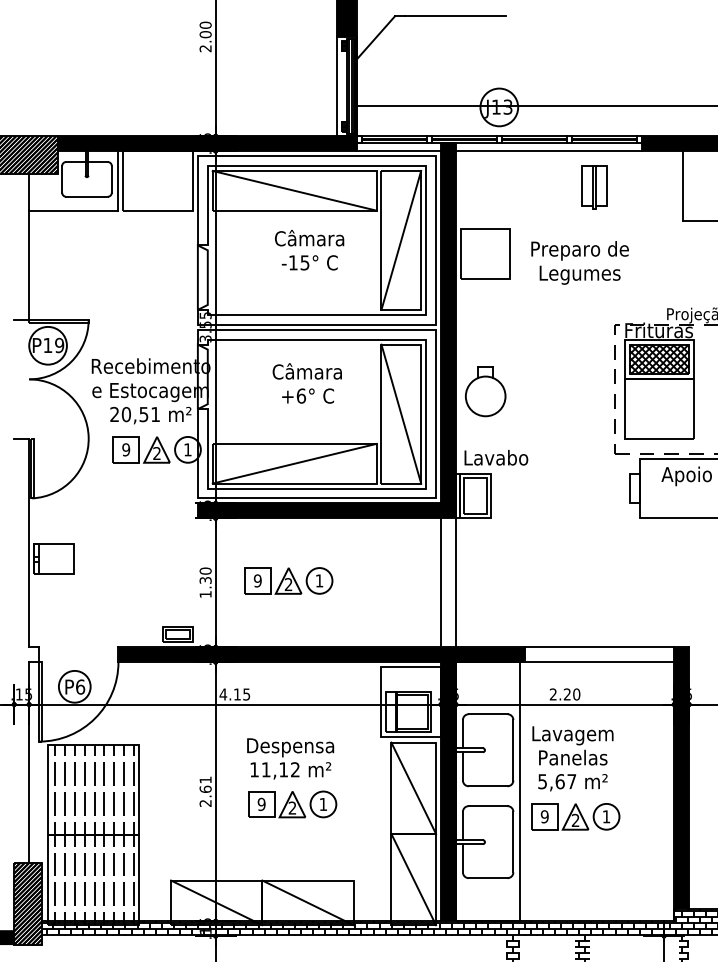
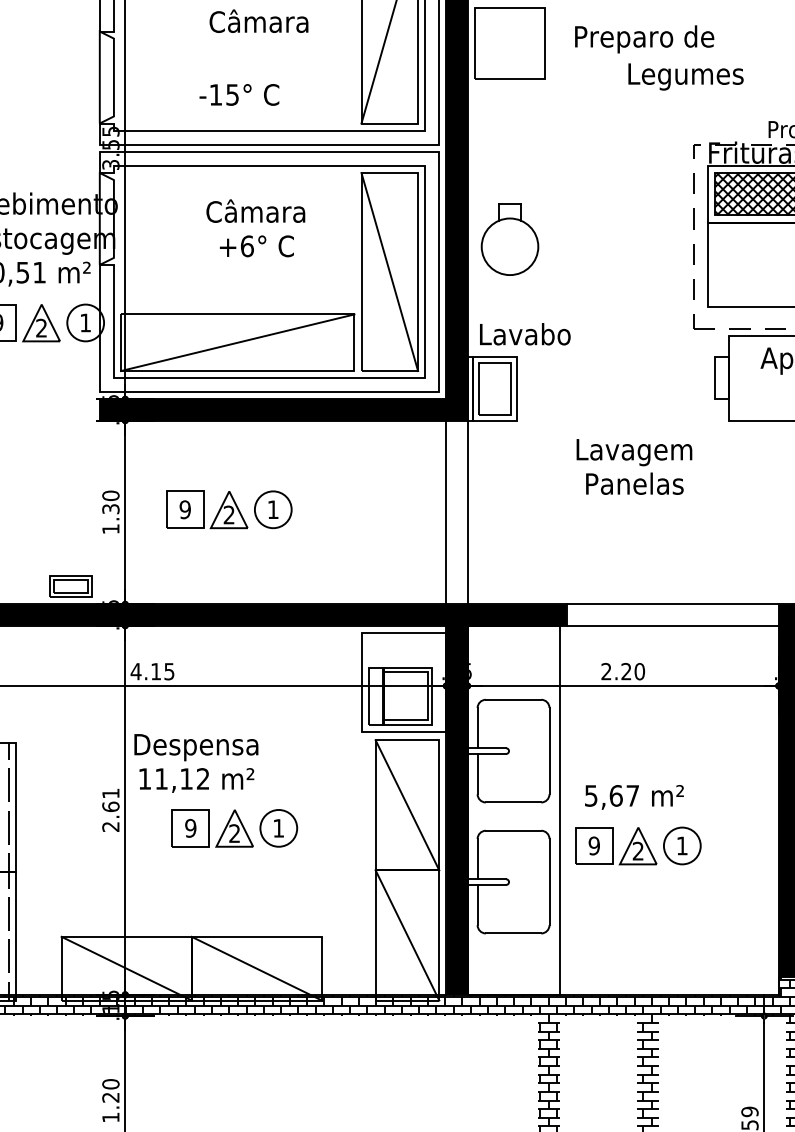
text: (309, 262) -> (238, 94), moved
text: (579, 274) -> (685, 75), moved
text: (572, 745) -> (633, 466), moved
text: (290, 758) -> (196, 762), moved

